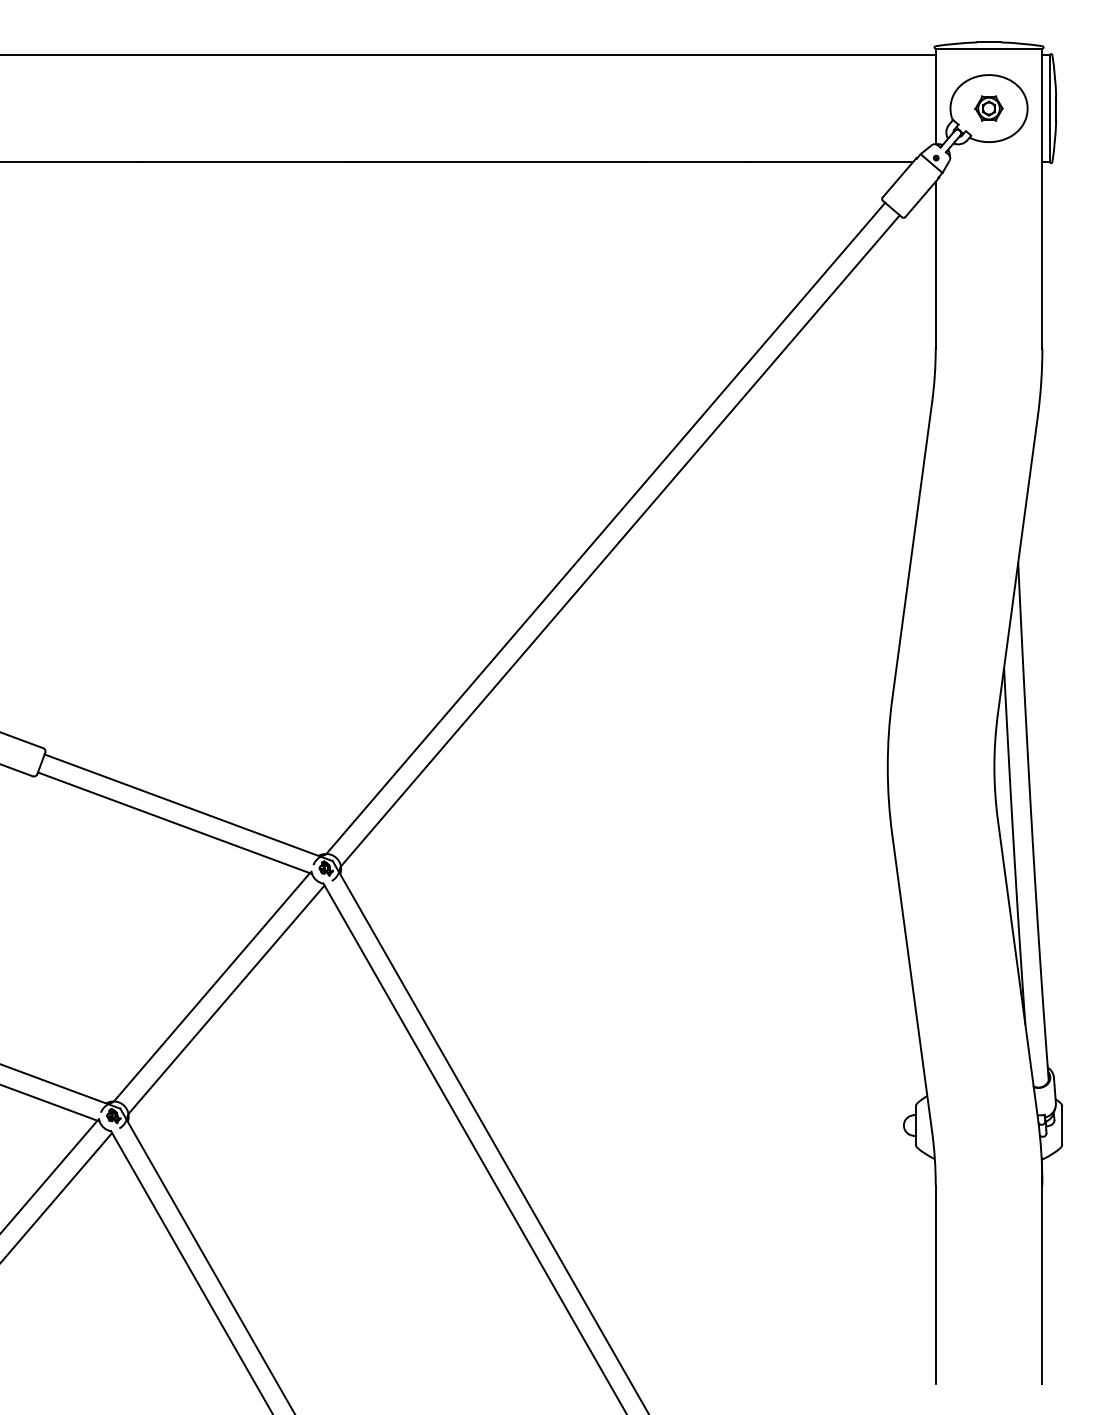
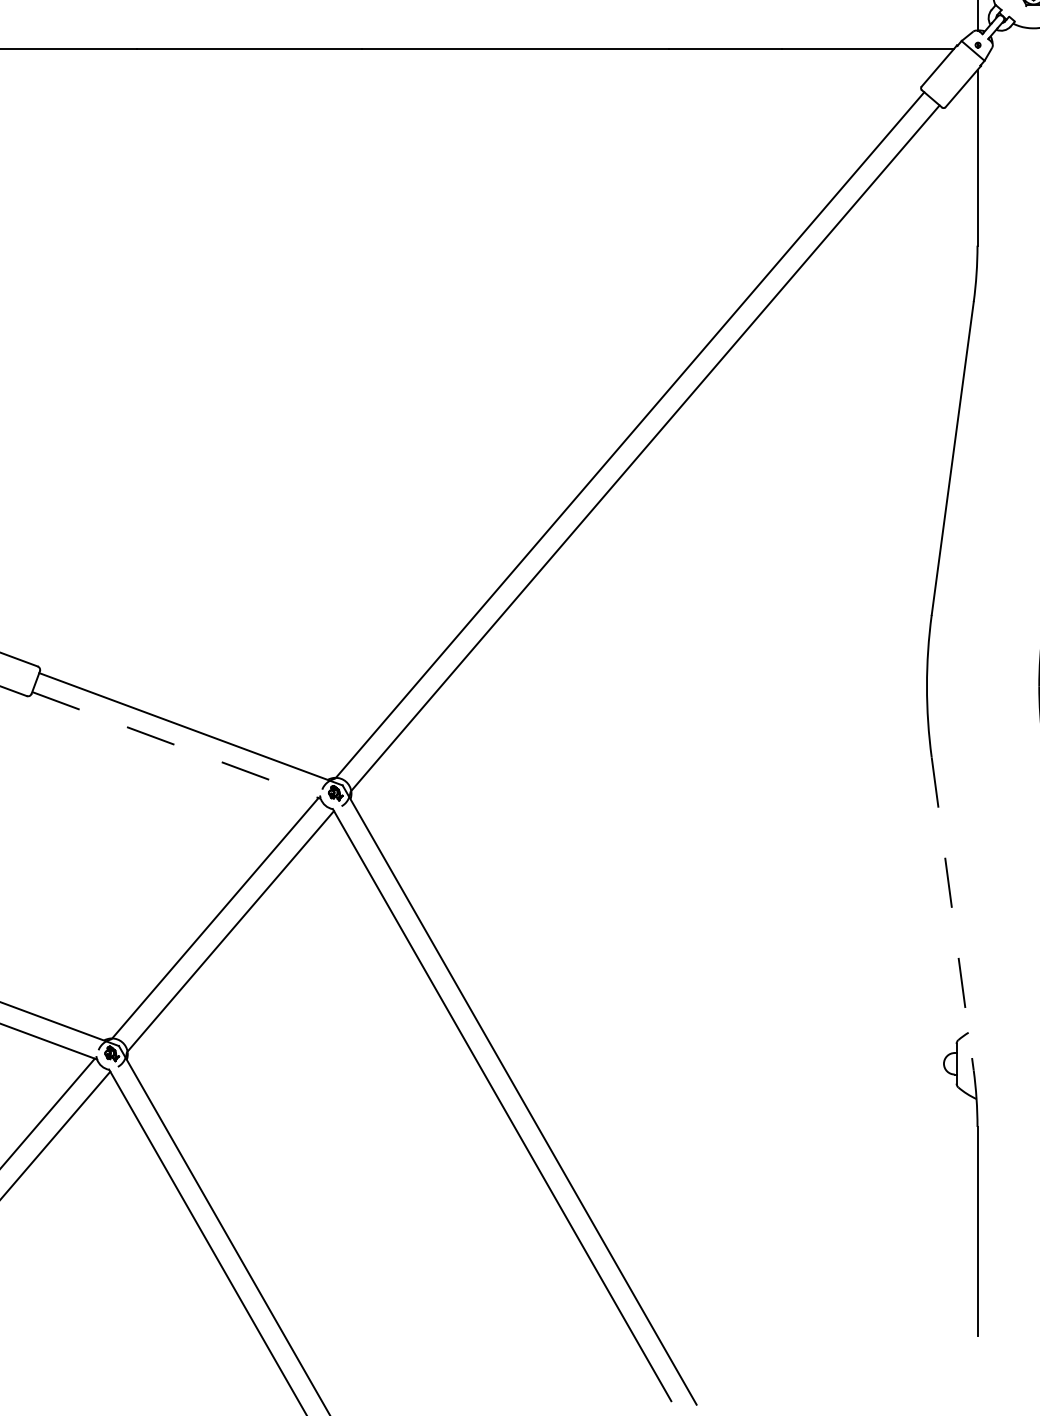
line: (175, 823) -> (177, 745), solid -> dashed
line: (912, 983) -> (953, 914), solid -> dashed

